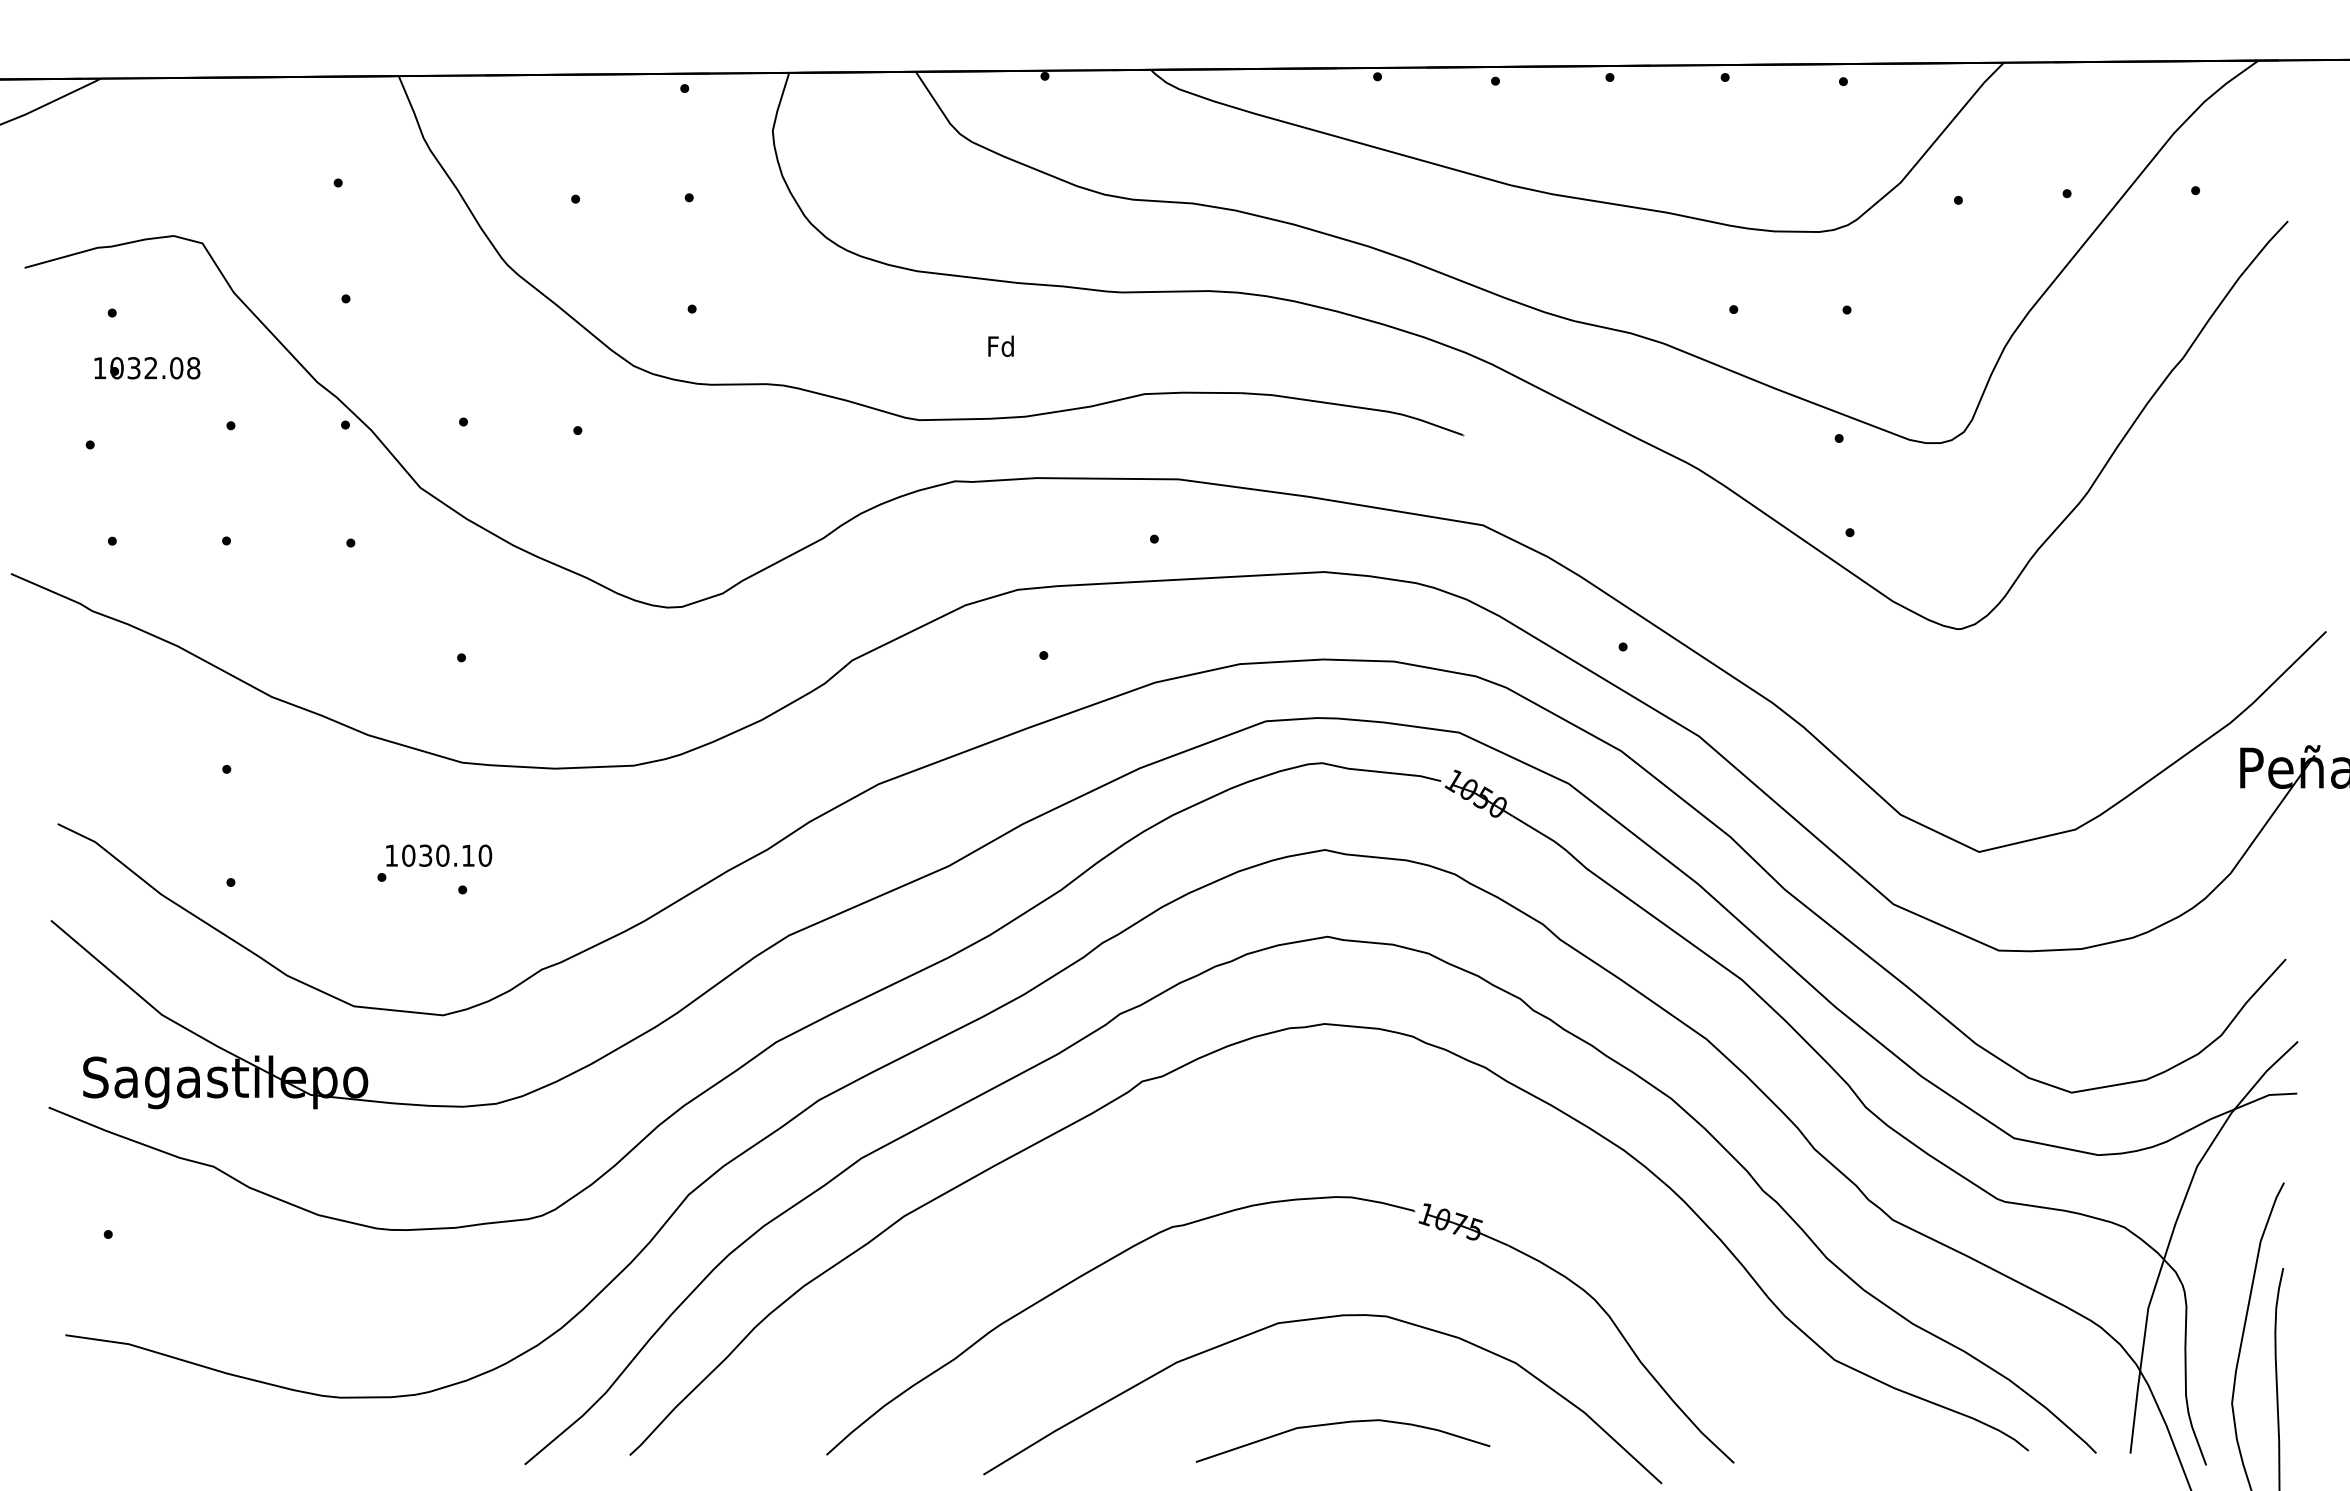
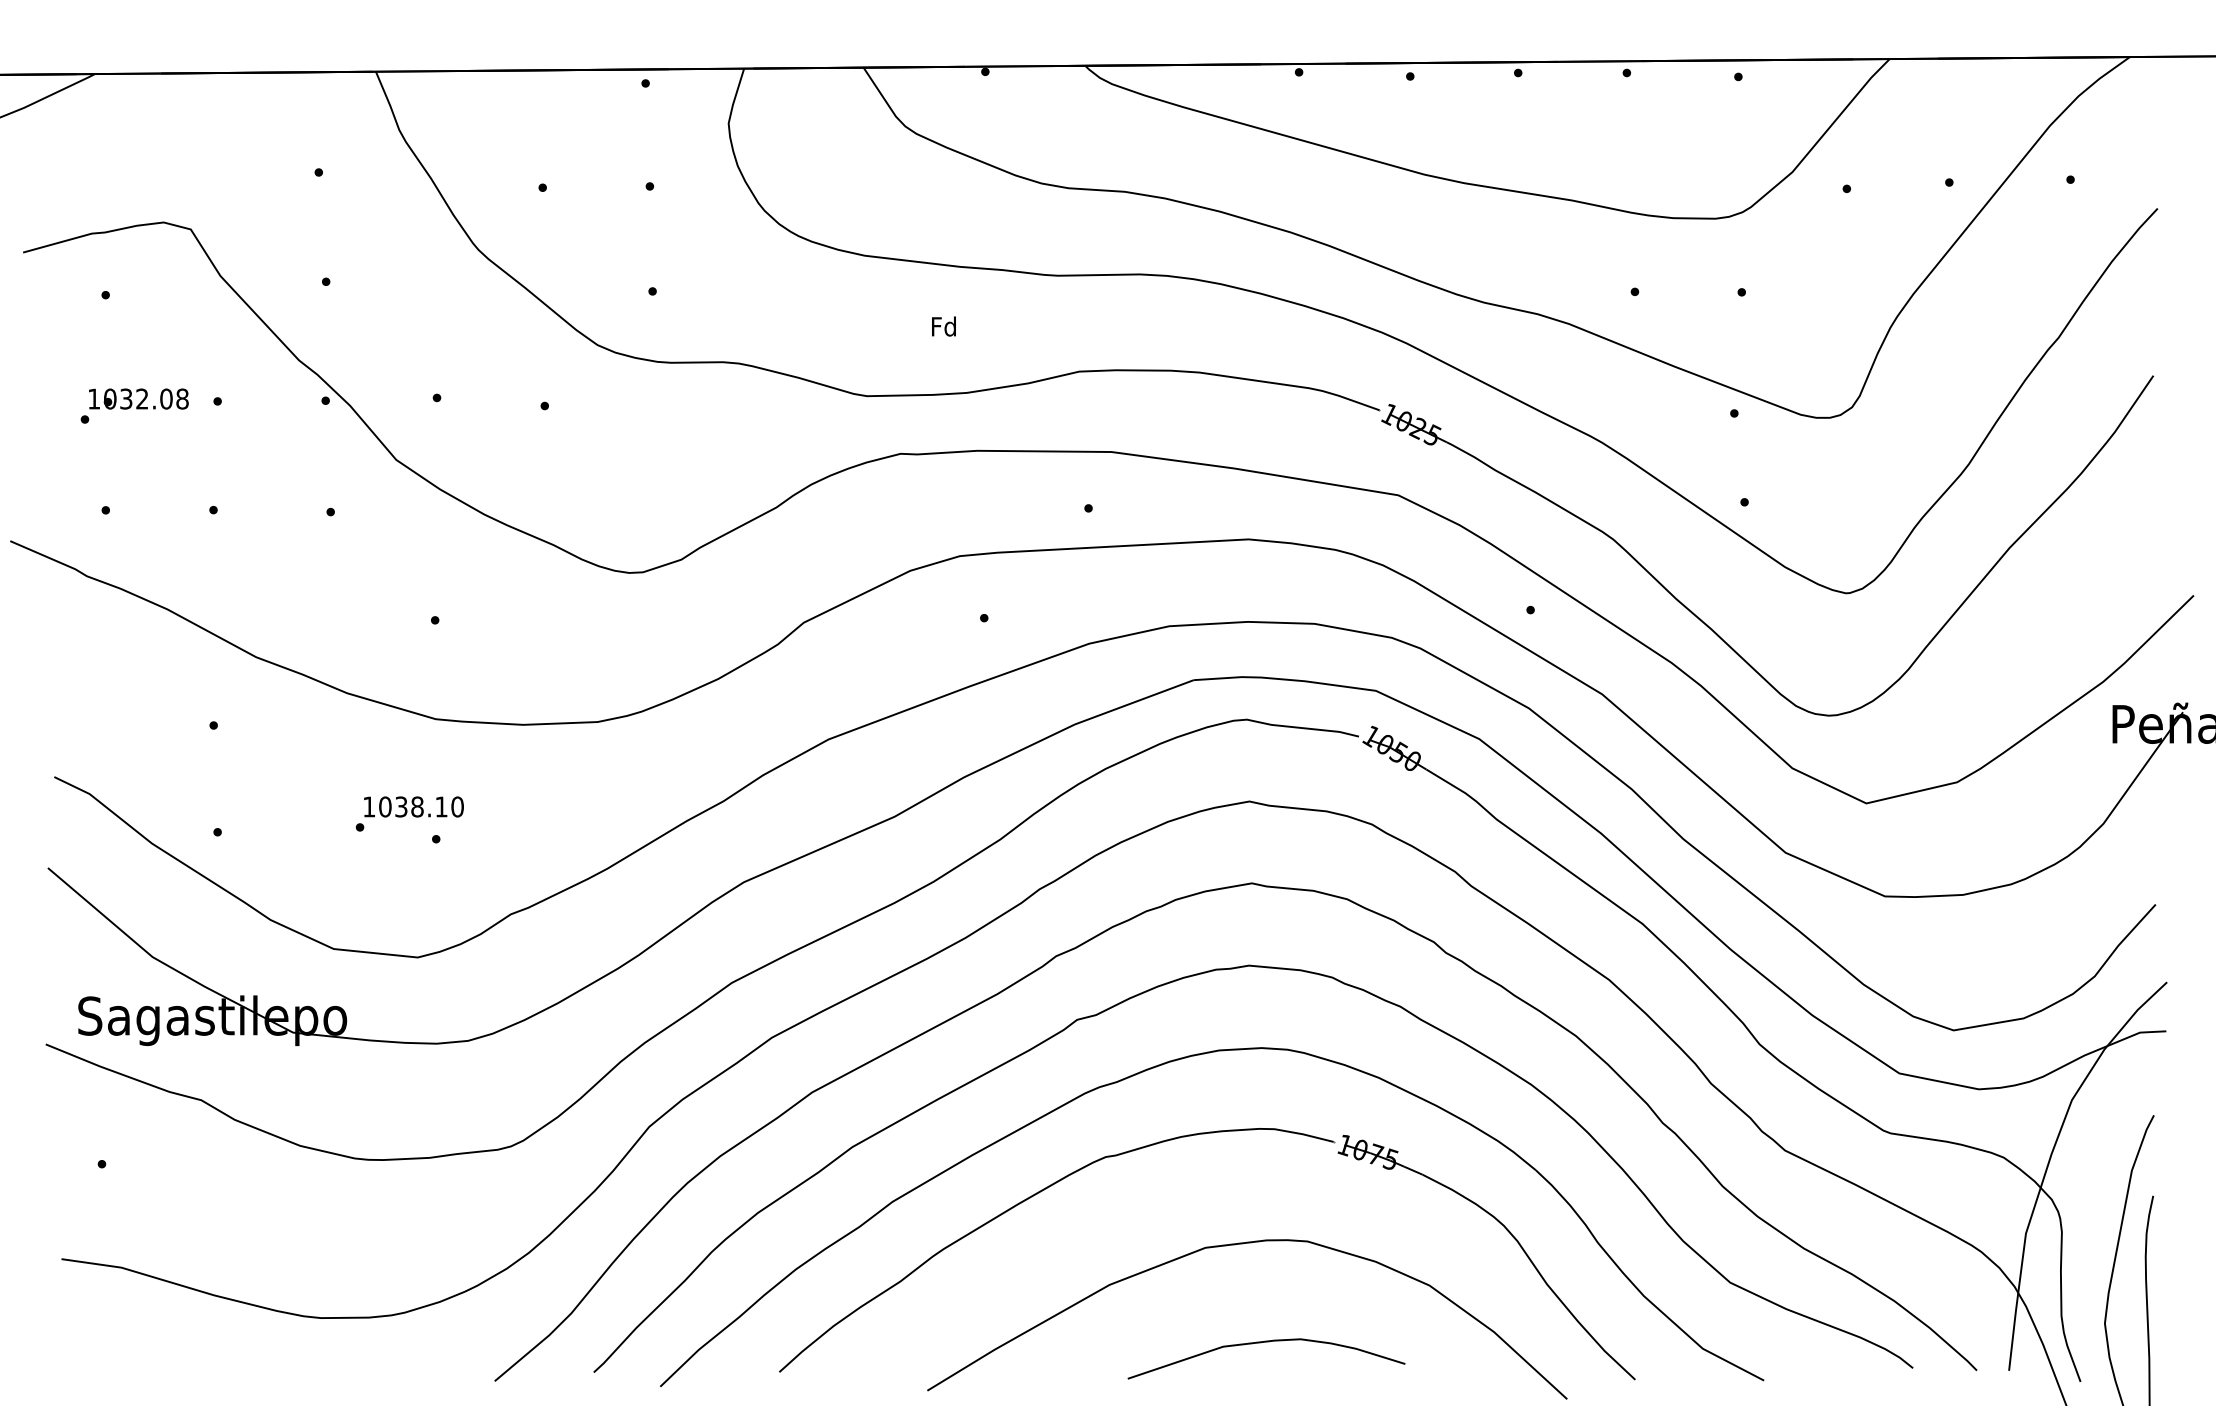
text: (147, 368) -> (138, 399), moved
part: (1806, 658) -> (1703, 620), added
text: (442, 855) -> (417, 806), 1030.10 -> 1038.10
part: (1225, 1132) -> (1155, 1067), added

